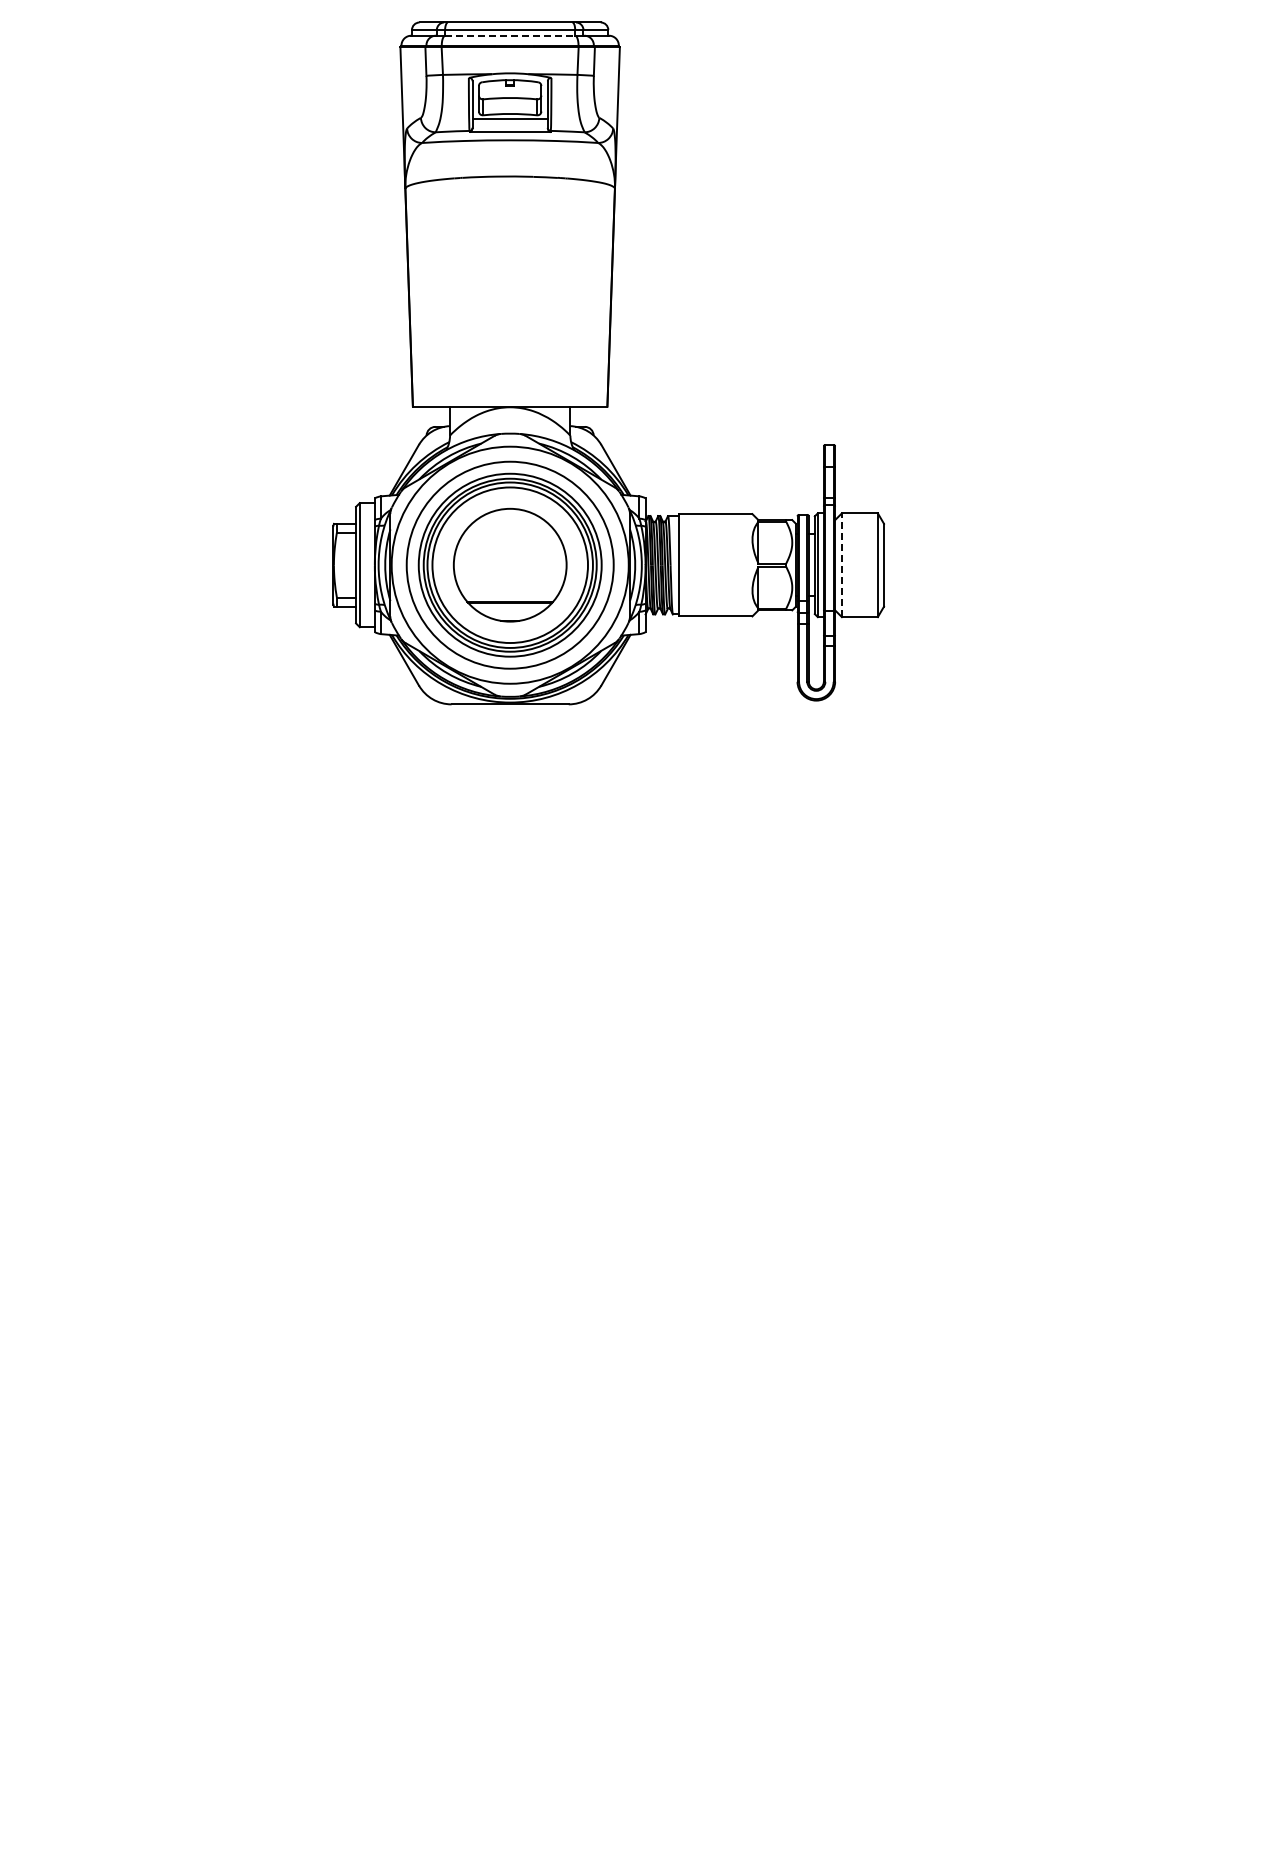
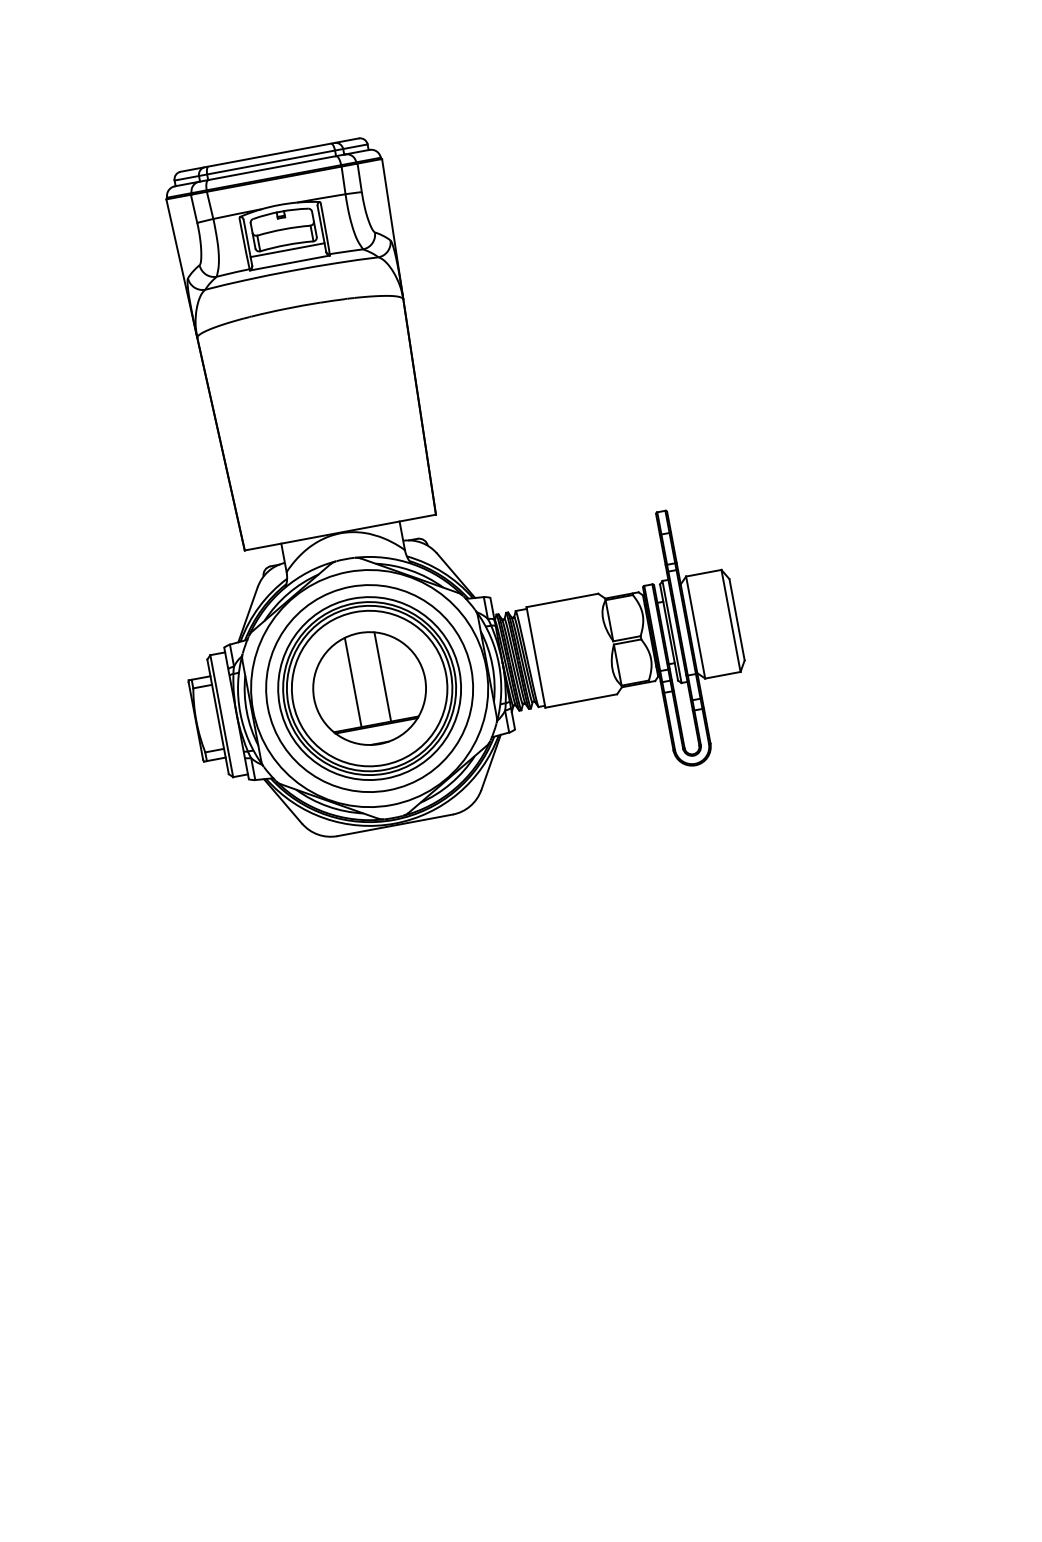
line: (510, 35) -> (272, 167), dashed -> solid
line: (495, 555) -> (353, 681), added
line: (525, 555) -> (382, 676), added
line: (841, 565) -> (695, 627), dashed -> solid

